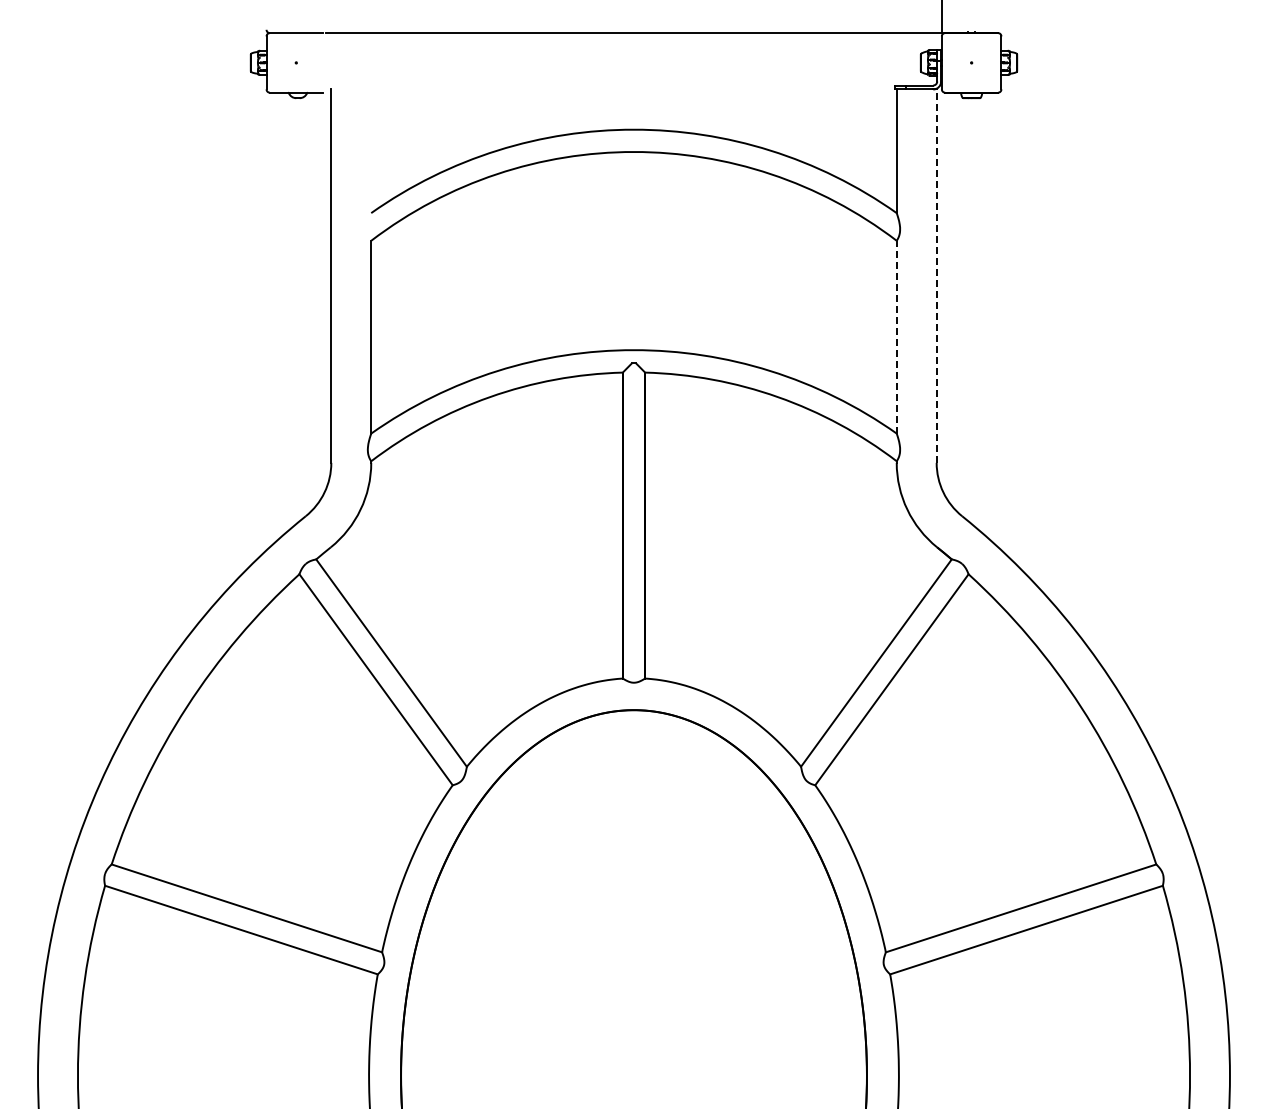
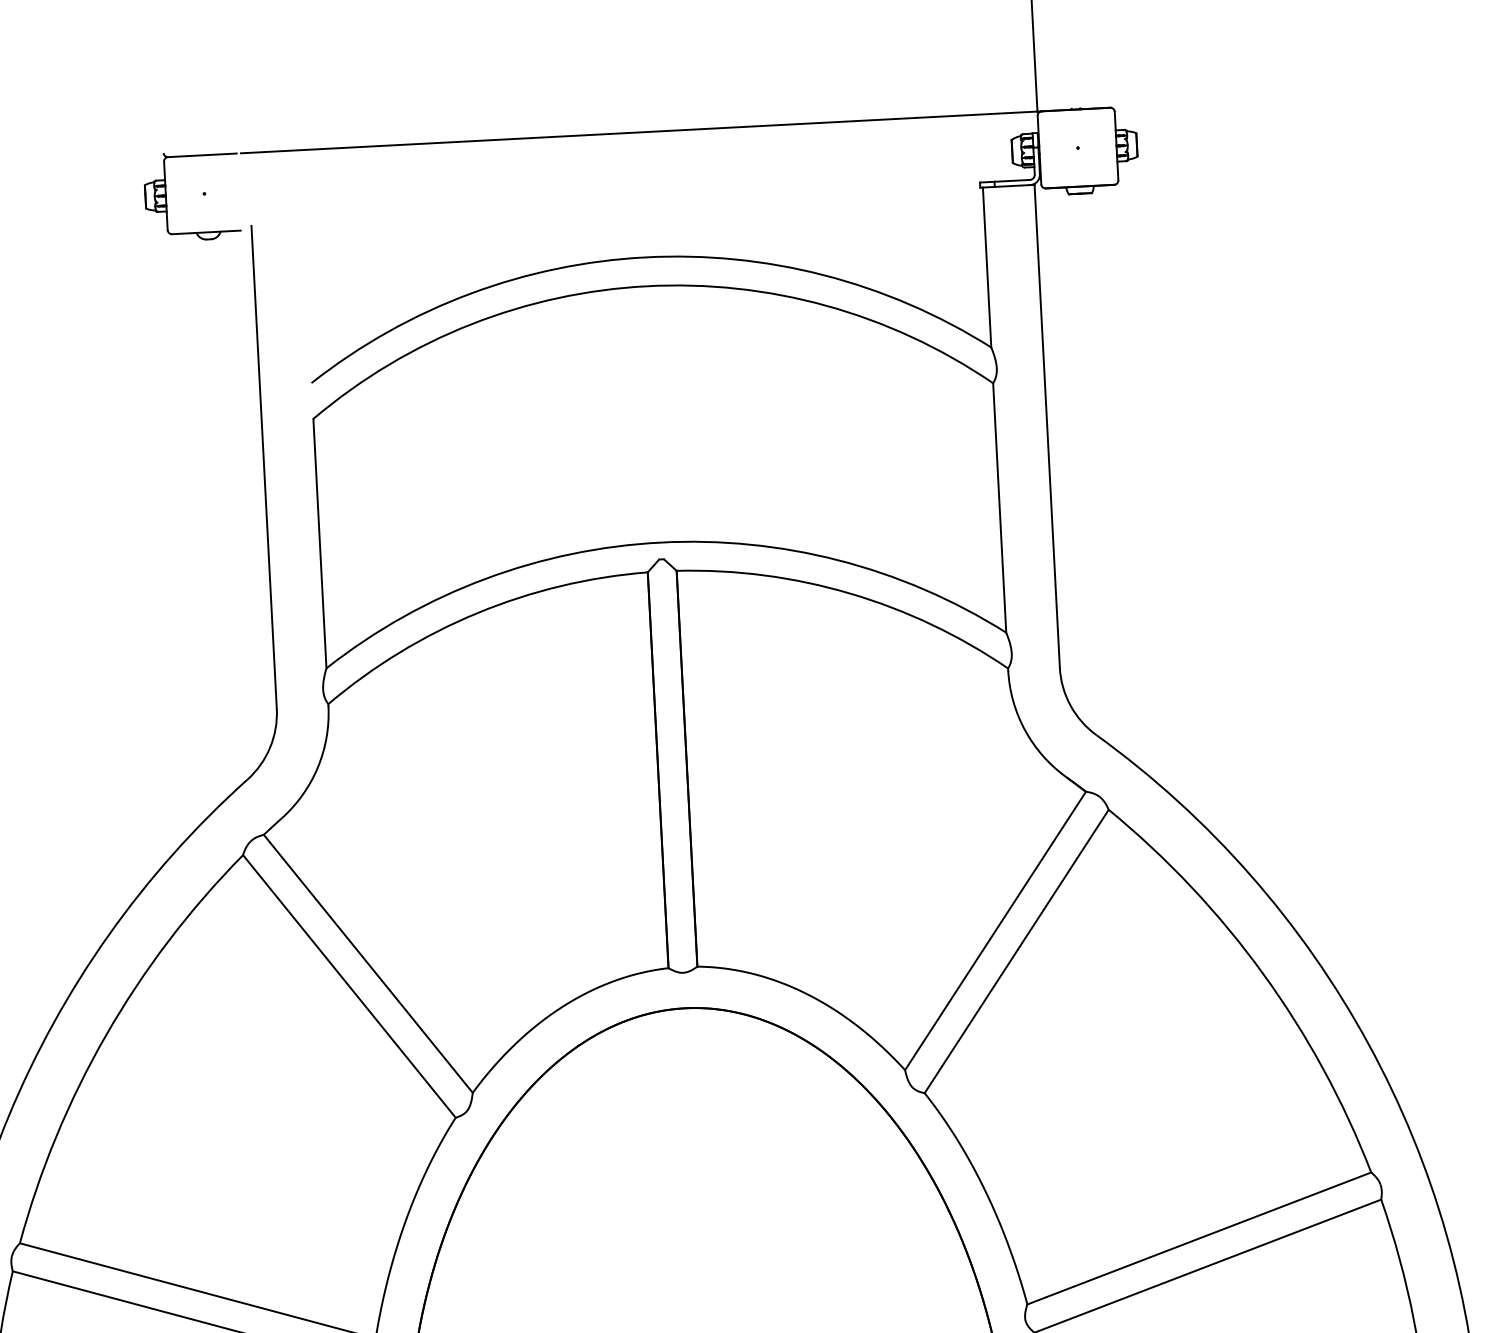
line: (936, 276) -> (1047, 426), dashed -> solid
line: (896, 336) -> (999, 507), dashed -> solid

